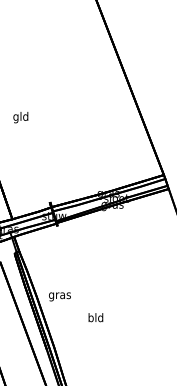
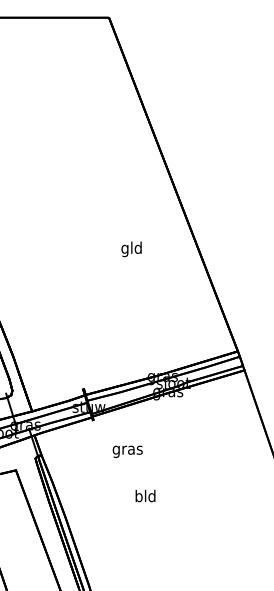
text: (20, 117) -> (131, 249), moved
text: (59, 296) -> (127, 451), moved
text: (95, 317) -> (145, 495), moved

